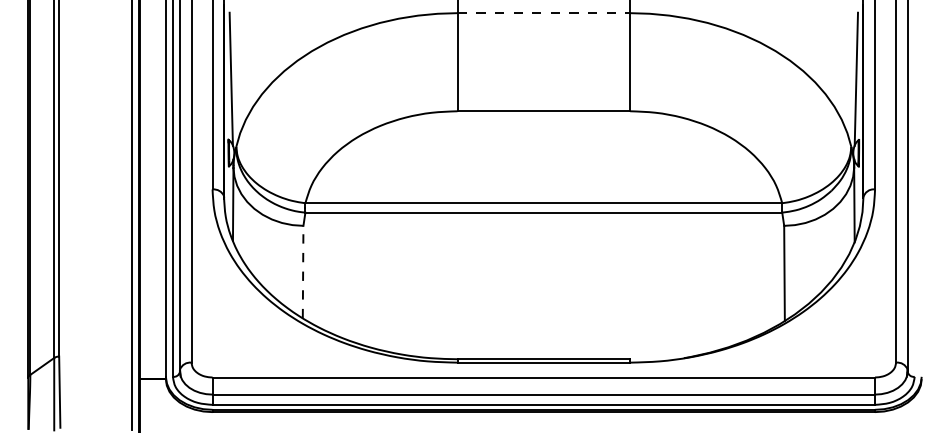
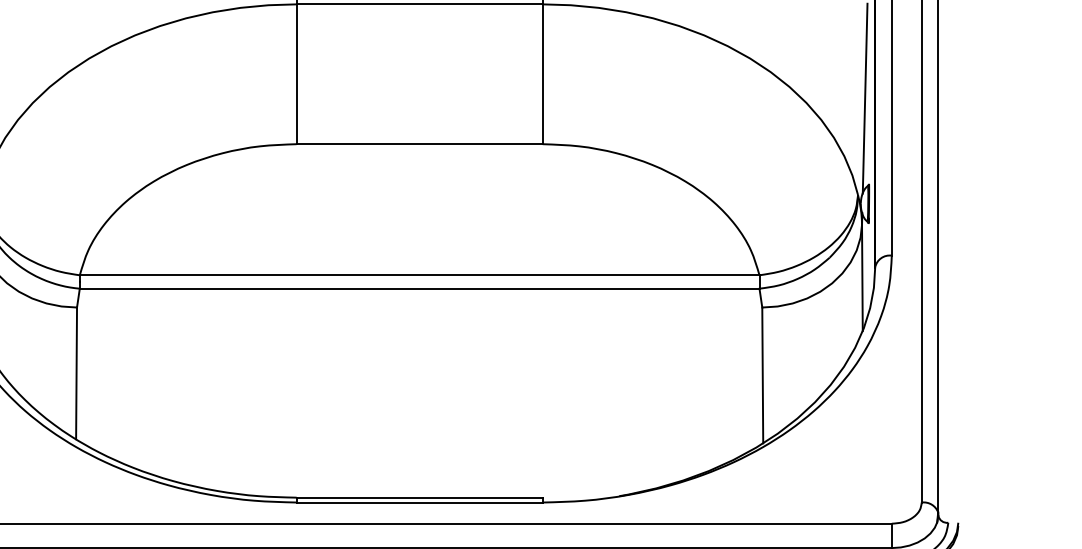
line: (544, 13) -> (420, 4), dashed -> solid
line: (303, 271) -> (77, 372), dashed -> solid

